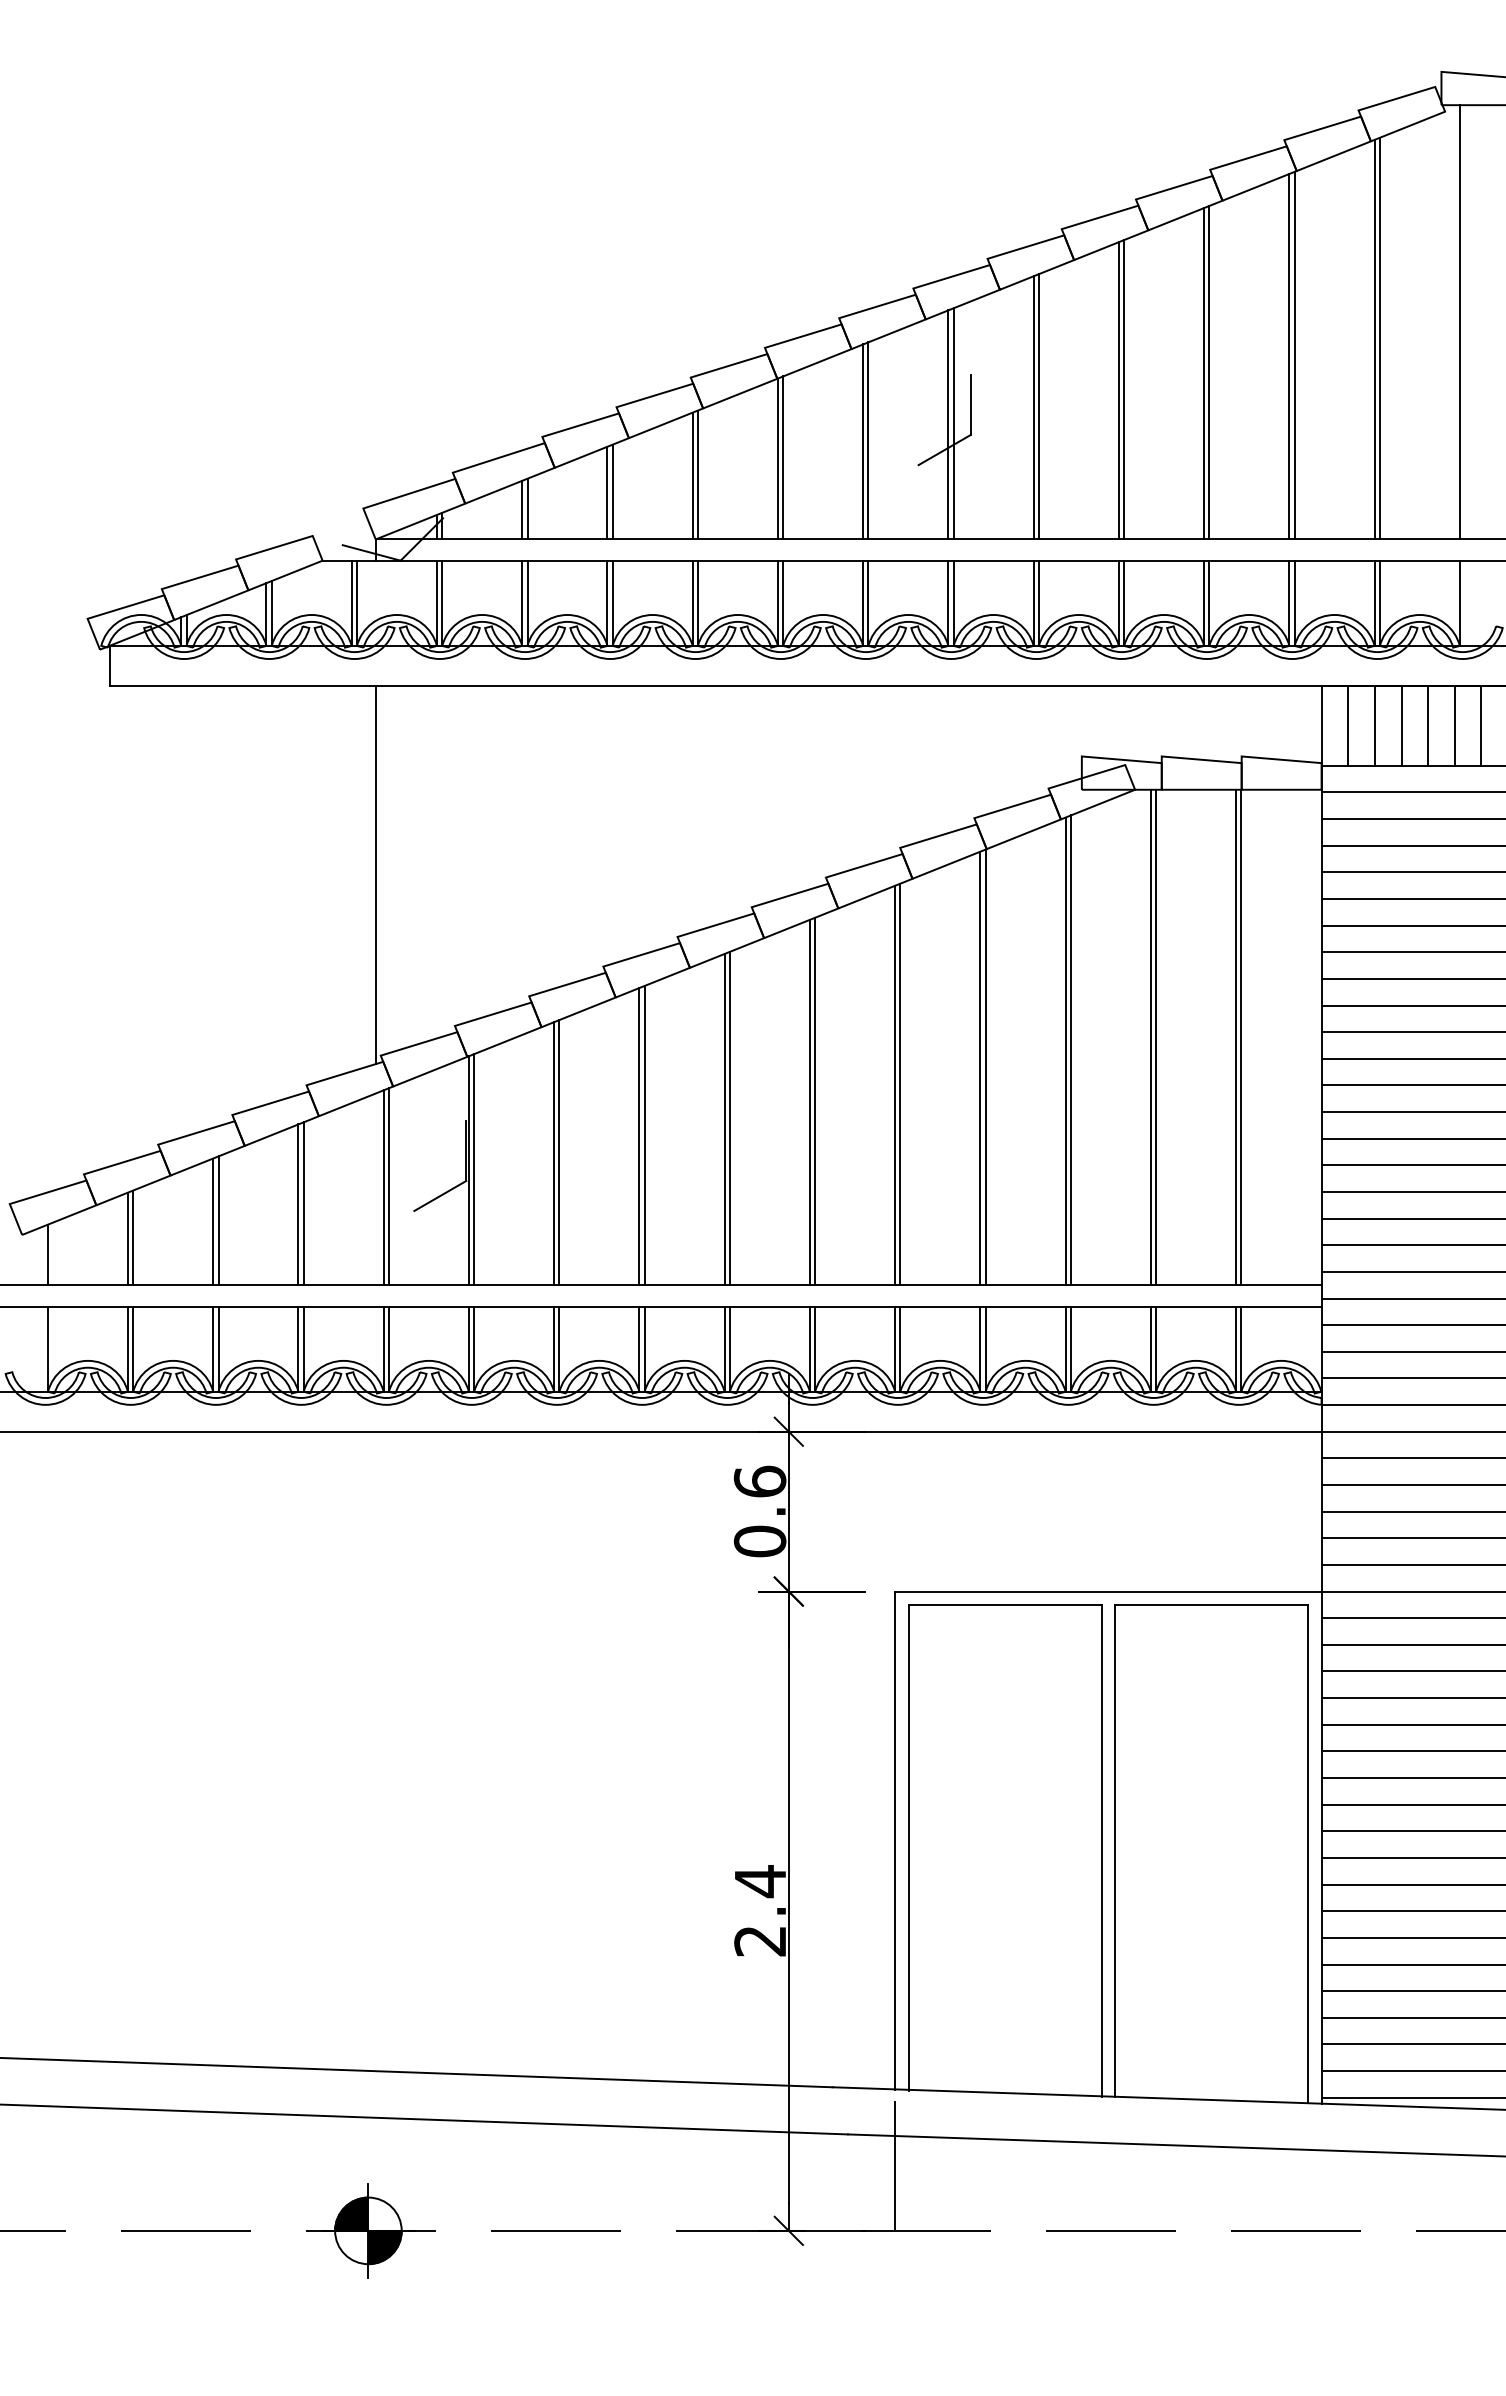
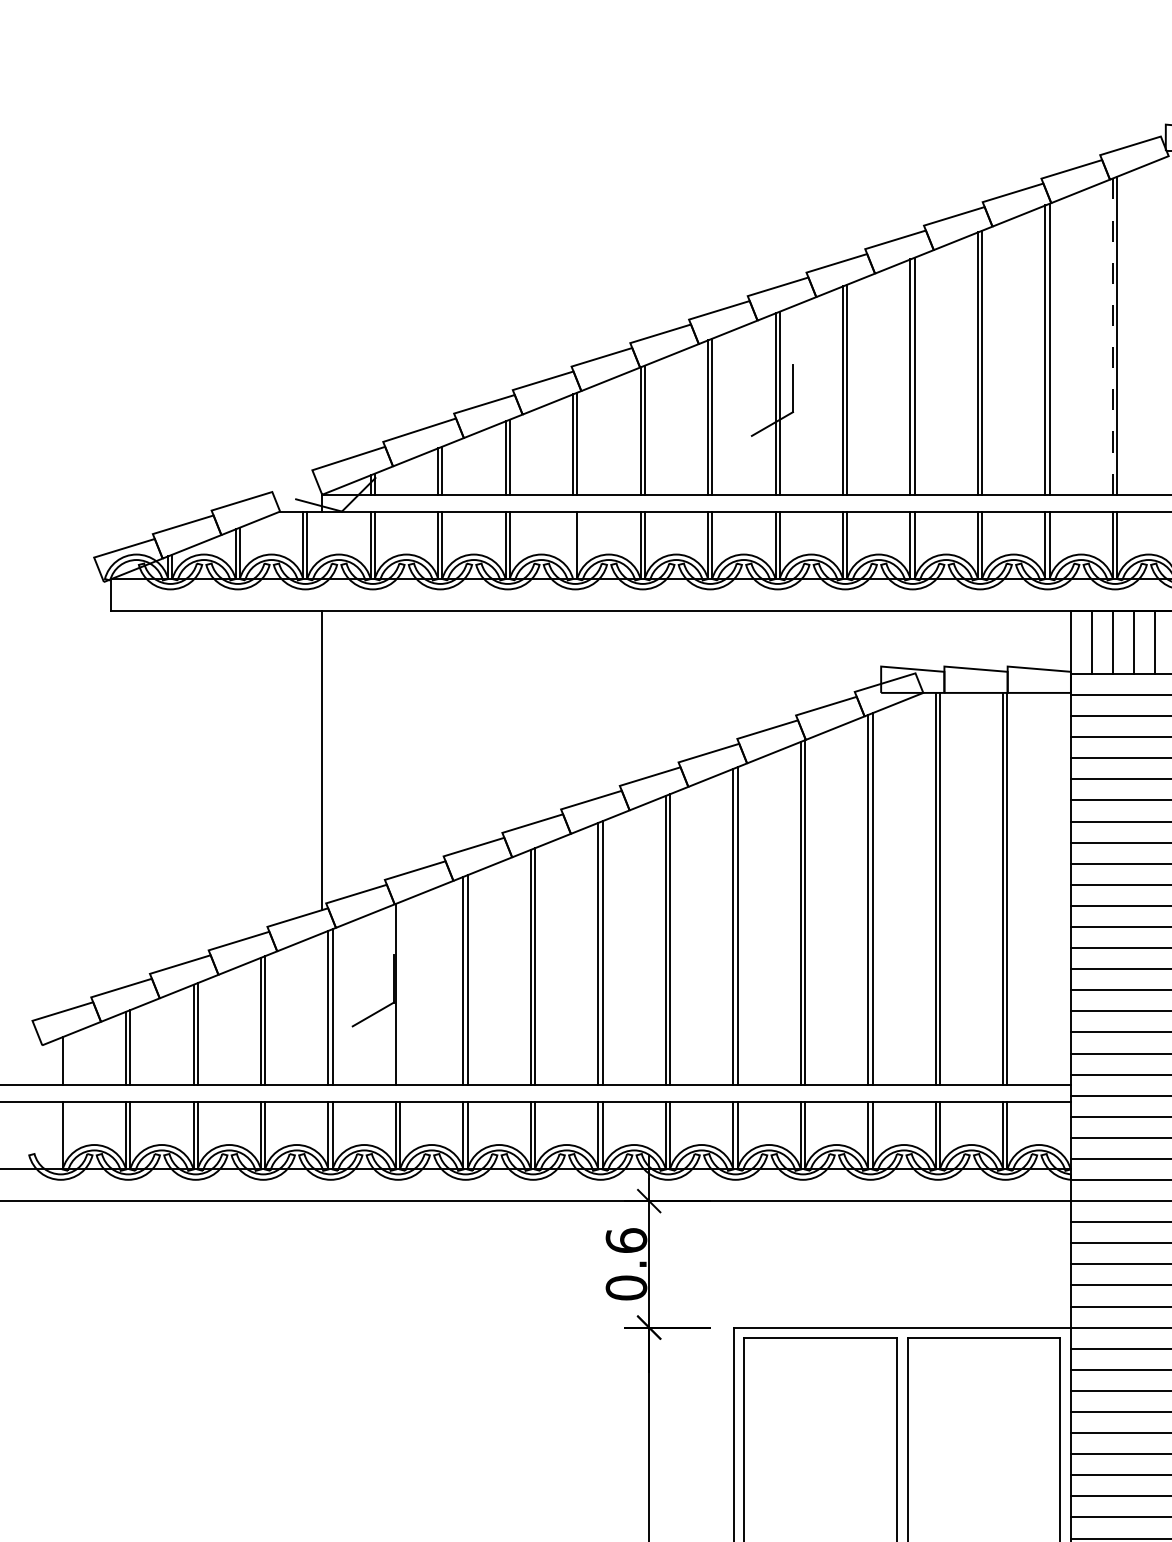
line: (1374, 339) -> (1112, 336), solid -> dashed
line: (692, 602) -> (572, 544), removed
line: (474, 1169) -> (400, 993), removed

